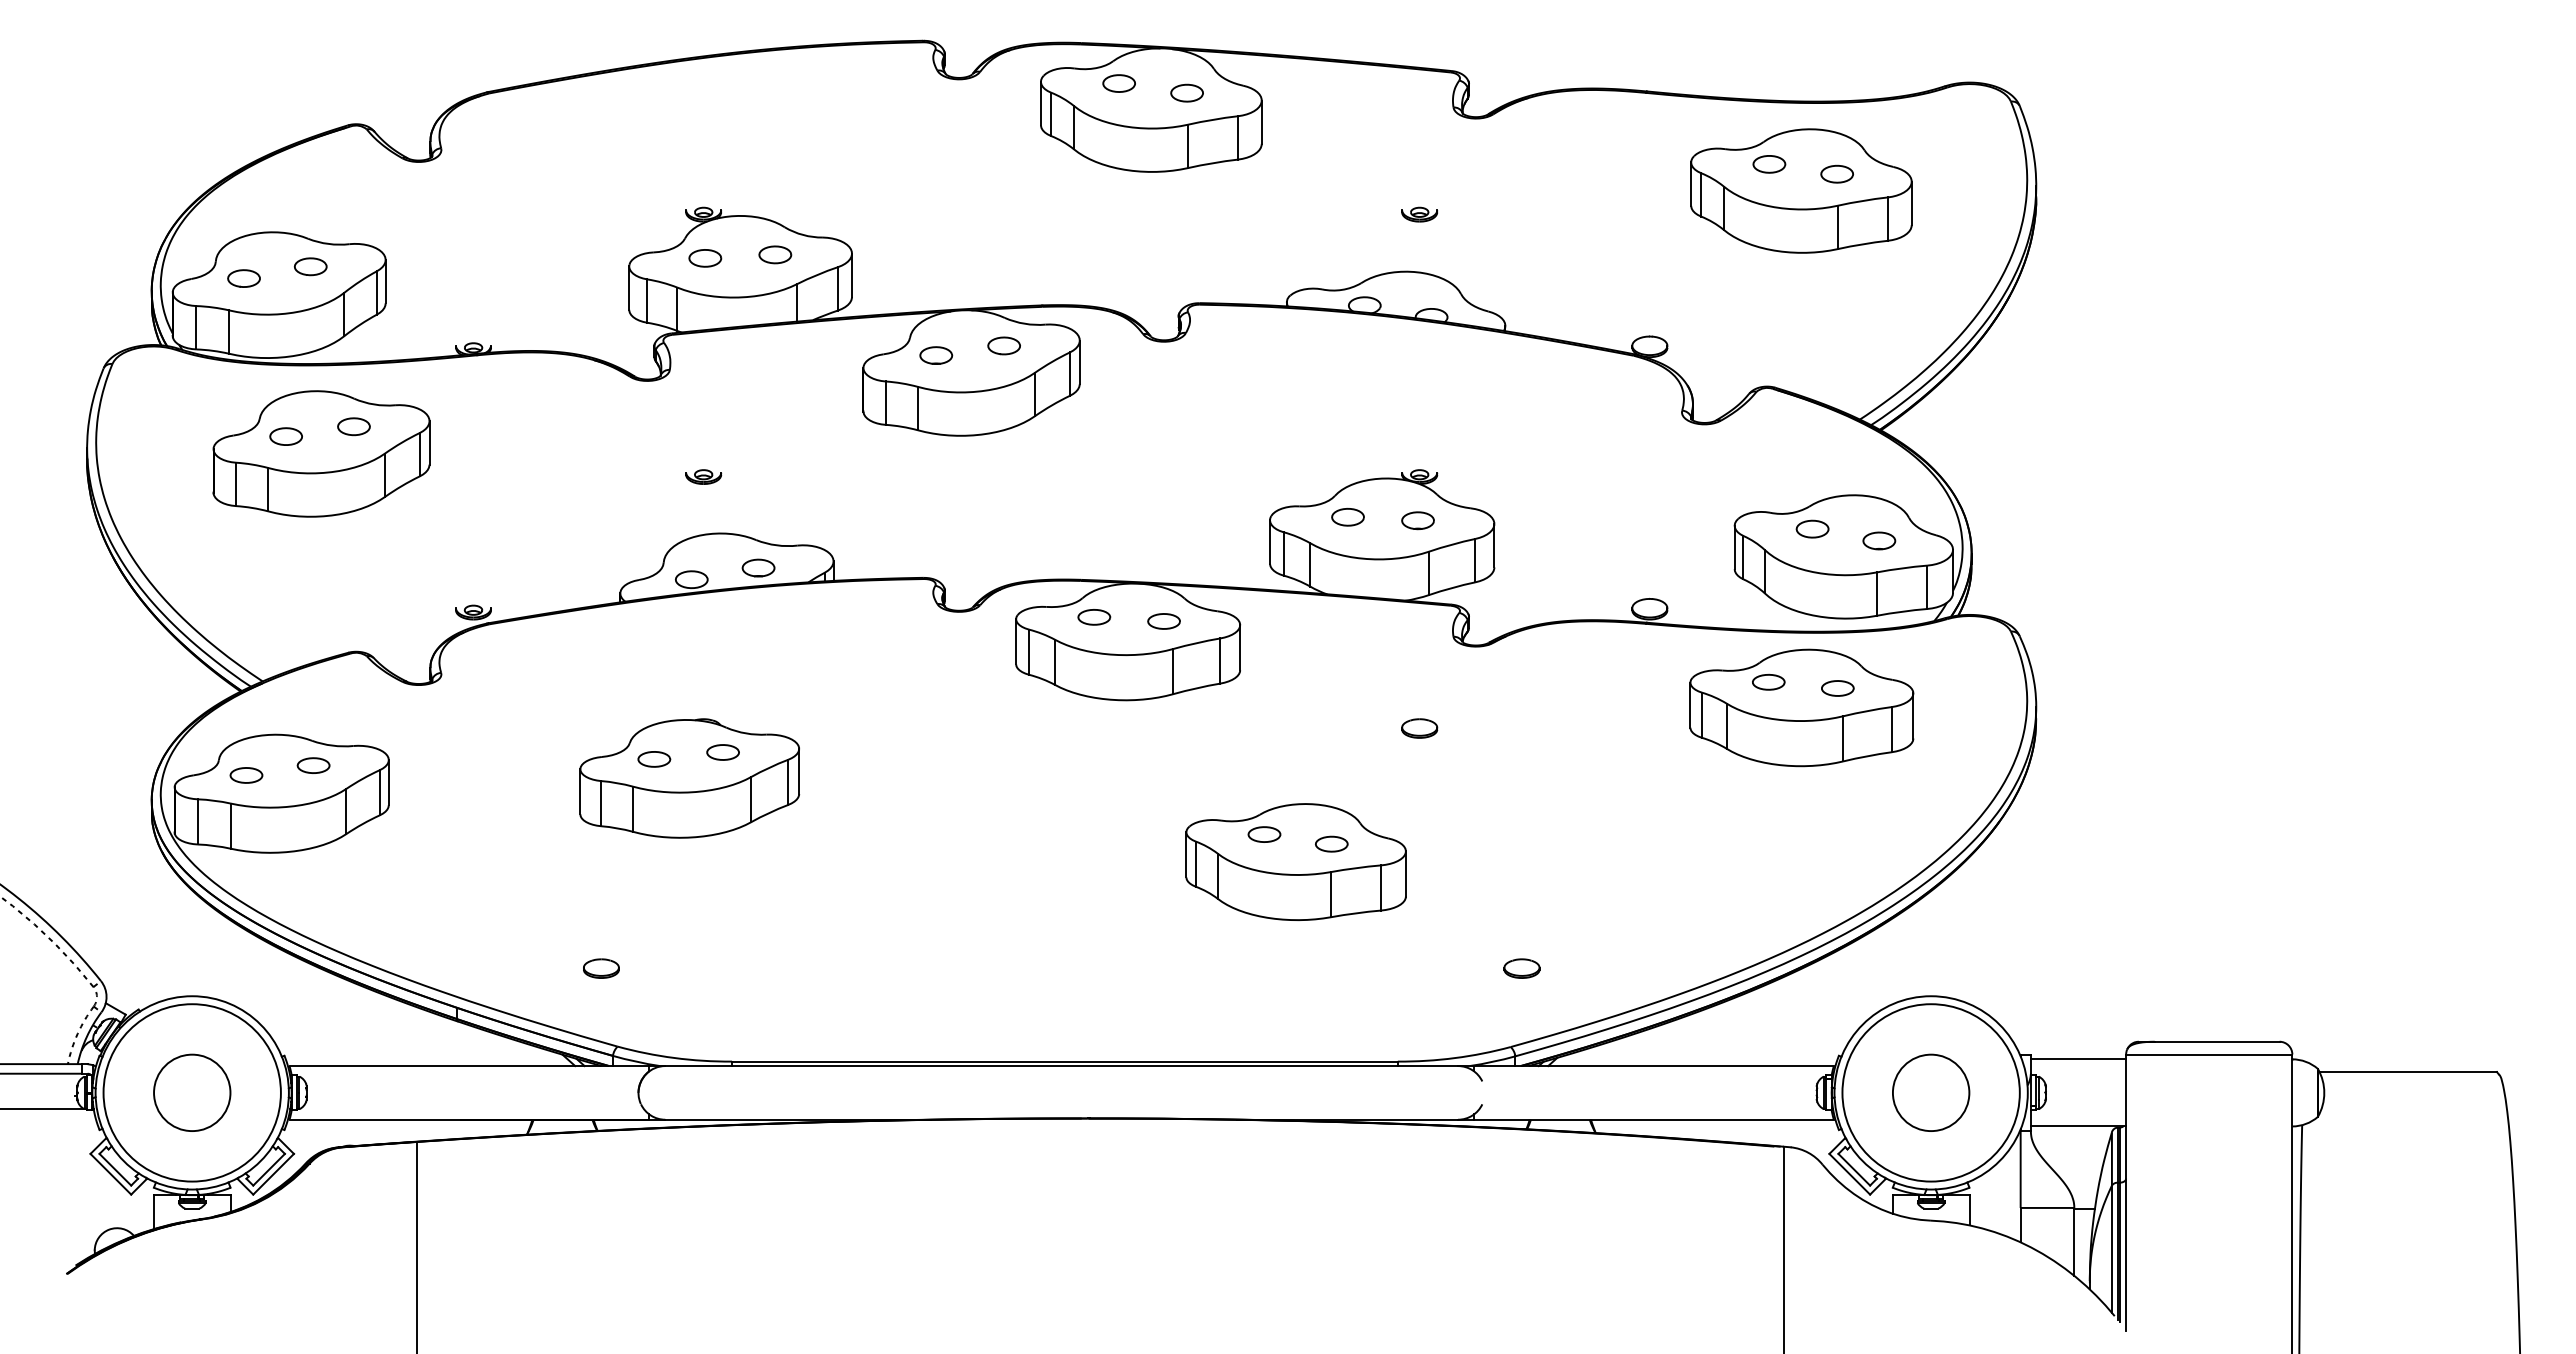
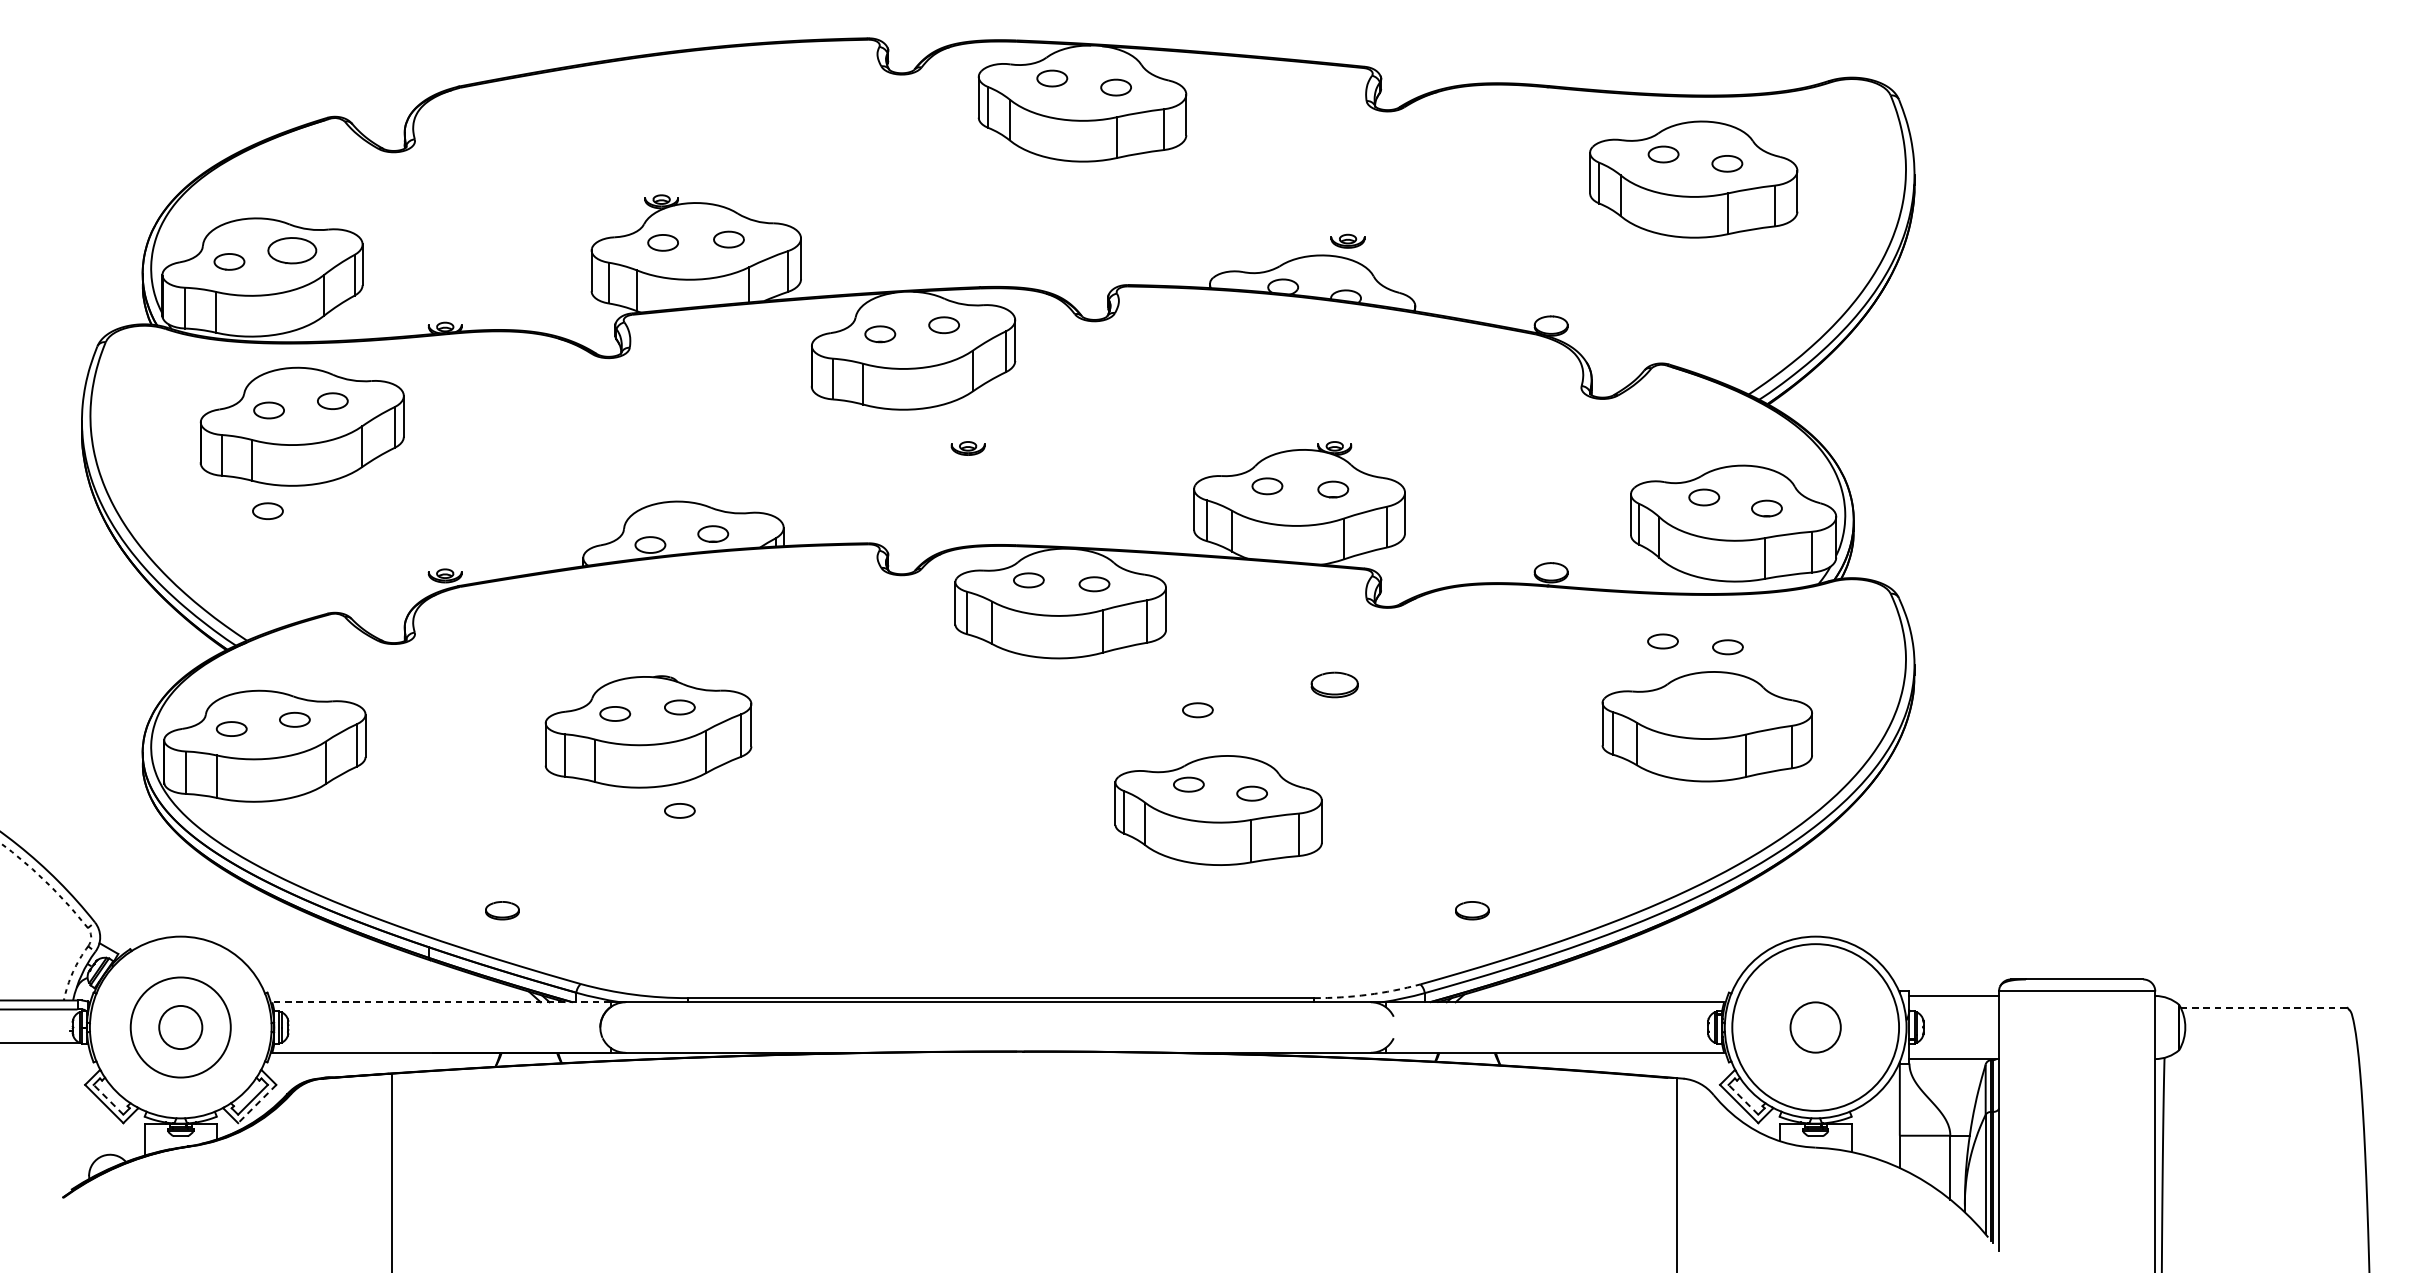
part: (1419, 214) -> (1347, 241), moved
part: (310, 266) -> (291, 250), size x1.6
part: (703, 476) -> (967, 447), moved
part: (284, 543) -> (267, 510), added
part: (1801, 707) -> (1706, 726), moved
part: (1419, 728) -> (1334, 684), size x1.4
part: (1273, 755) -> (1197, 710), added
part: (722, 862) -> (679, 810), added
part: (601, 968) -> (502, 910), moved
part: (1521, 968) -> (1471, 910), moved
arc: (1454, 1058) -> (1367, 995), solid -> dashed
line: (469, 1066) -> (441, 1002), solid -> dashed
line: (2408, 1072) -> (2264, 1008), solid -> dashed
circle: (191, 1092) -> (180, 1027), size x0.6
circle: (192, 1092) -> (181, 1027), size x0.6
circle: (1930, 1092) -> (1815, 1027), size x0.7
line: (115, 1169) -> (108, 1099), solid -> dashed
line: (1853, 1169) -> (1742, 1099), solid -> dashed
line: (273, 1174) -> (257, 1104), solid -> dashed

